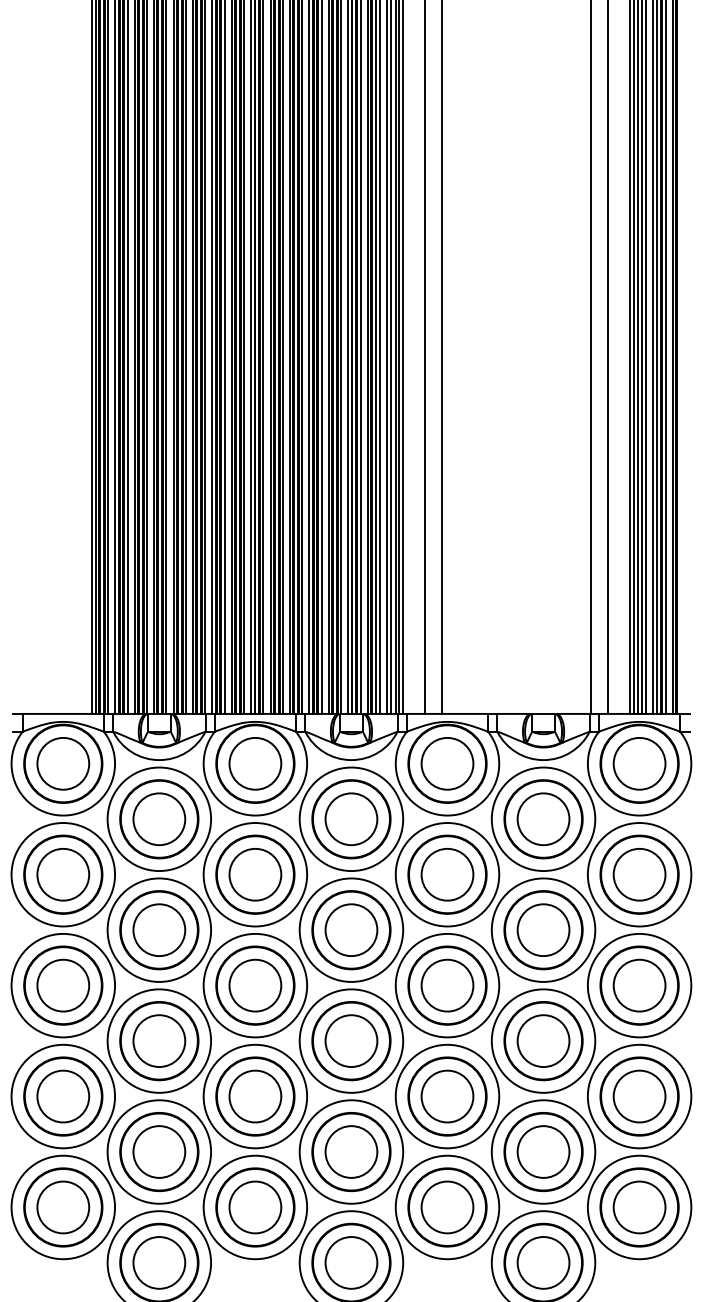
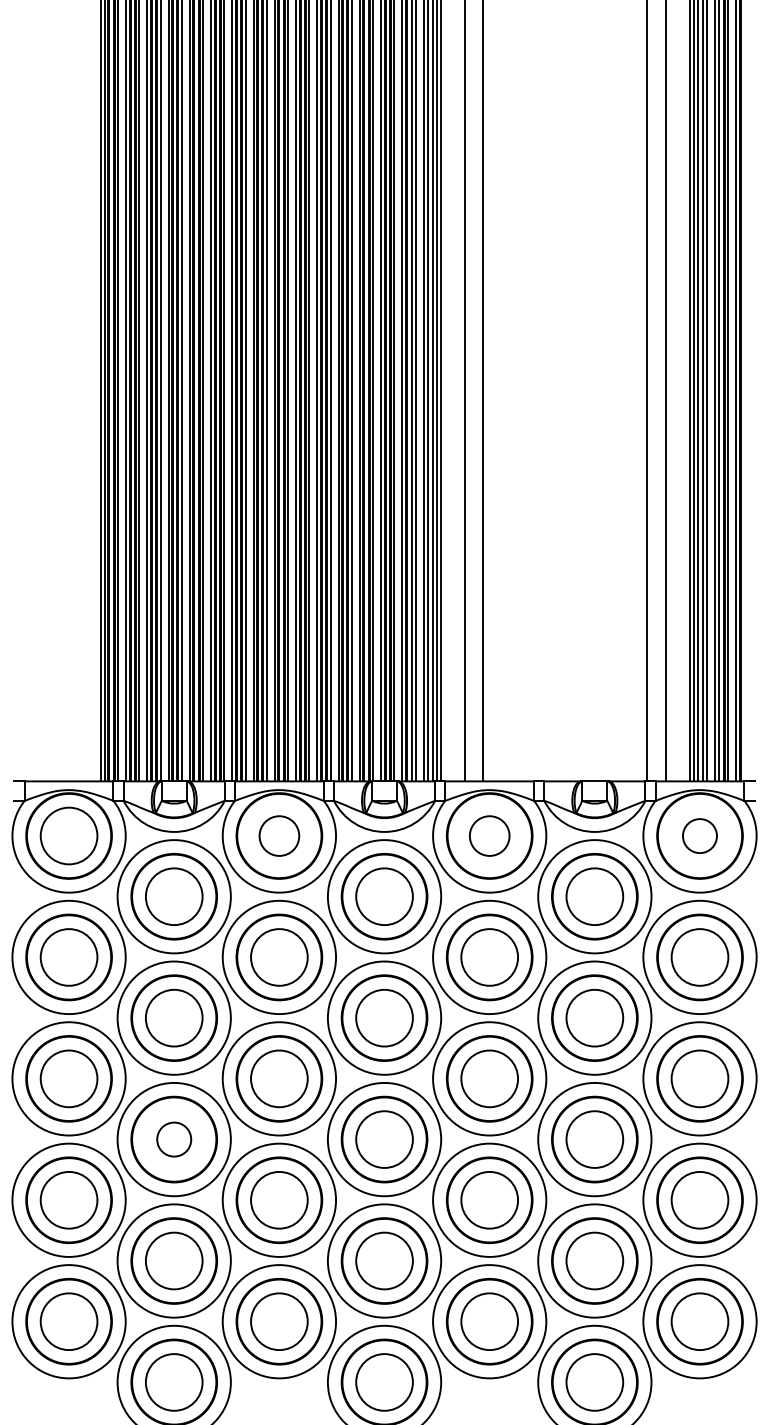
circle: (255, 763) -> (279, 835), size x0.7
circle: (447, 763) -> (489, 835), size x0.7
circle: (639, 763) -> (699, 835), size x0.6
circle: (159, 1041) -> (174, 1140), size x0.6

